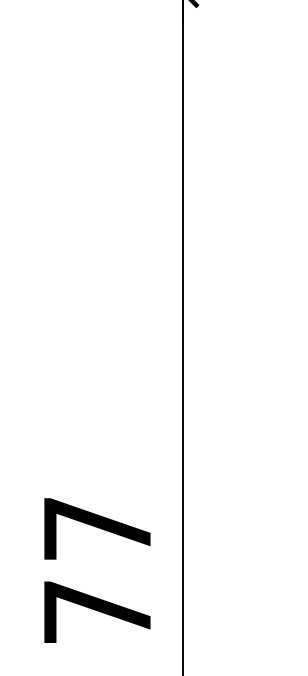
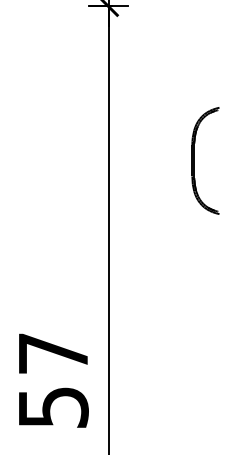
text: (97, 612) -> (53, 407), 77 -> 57

